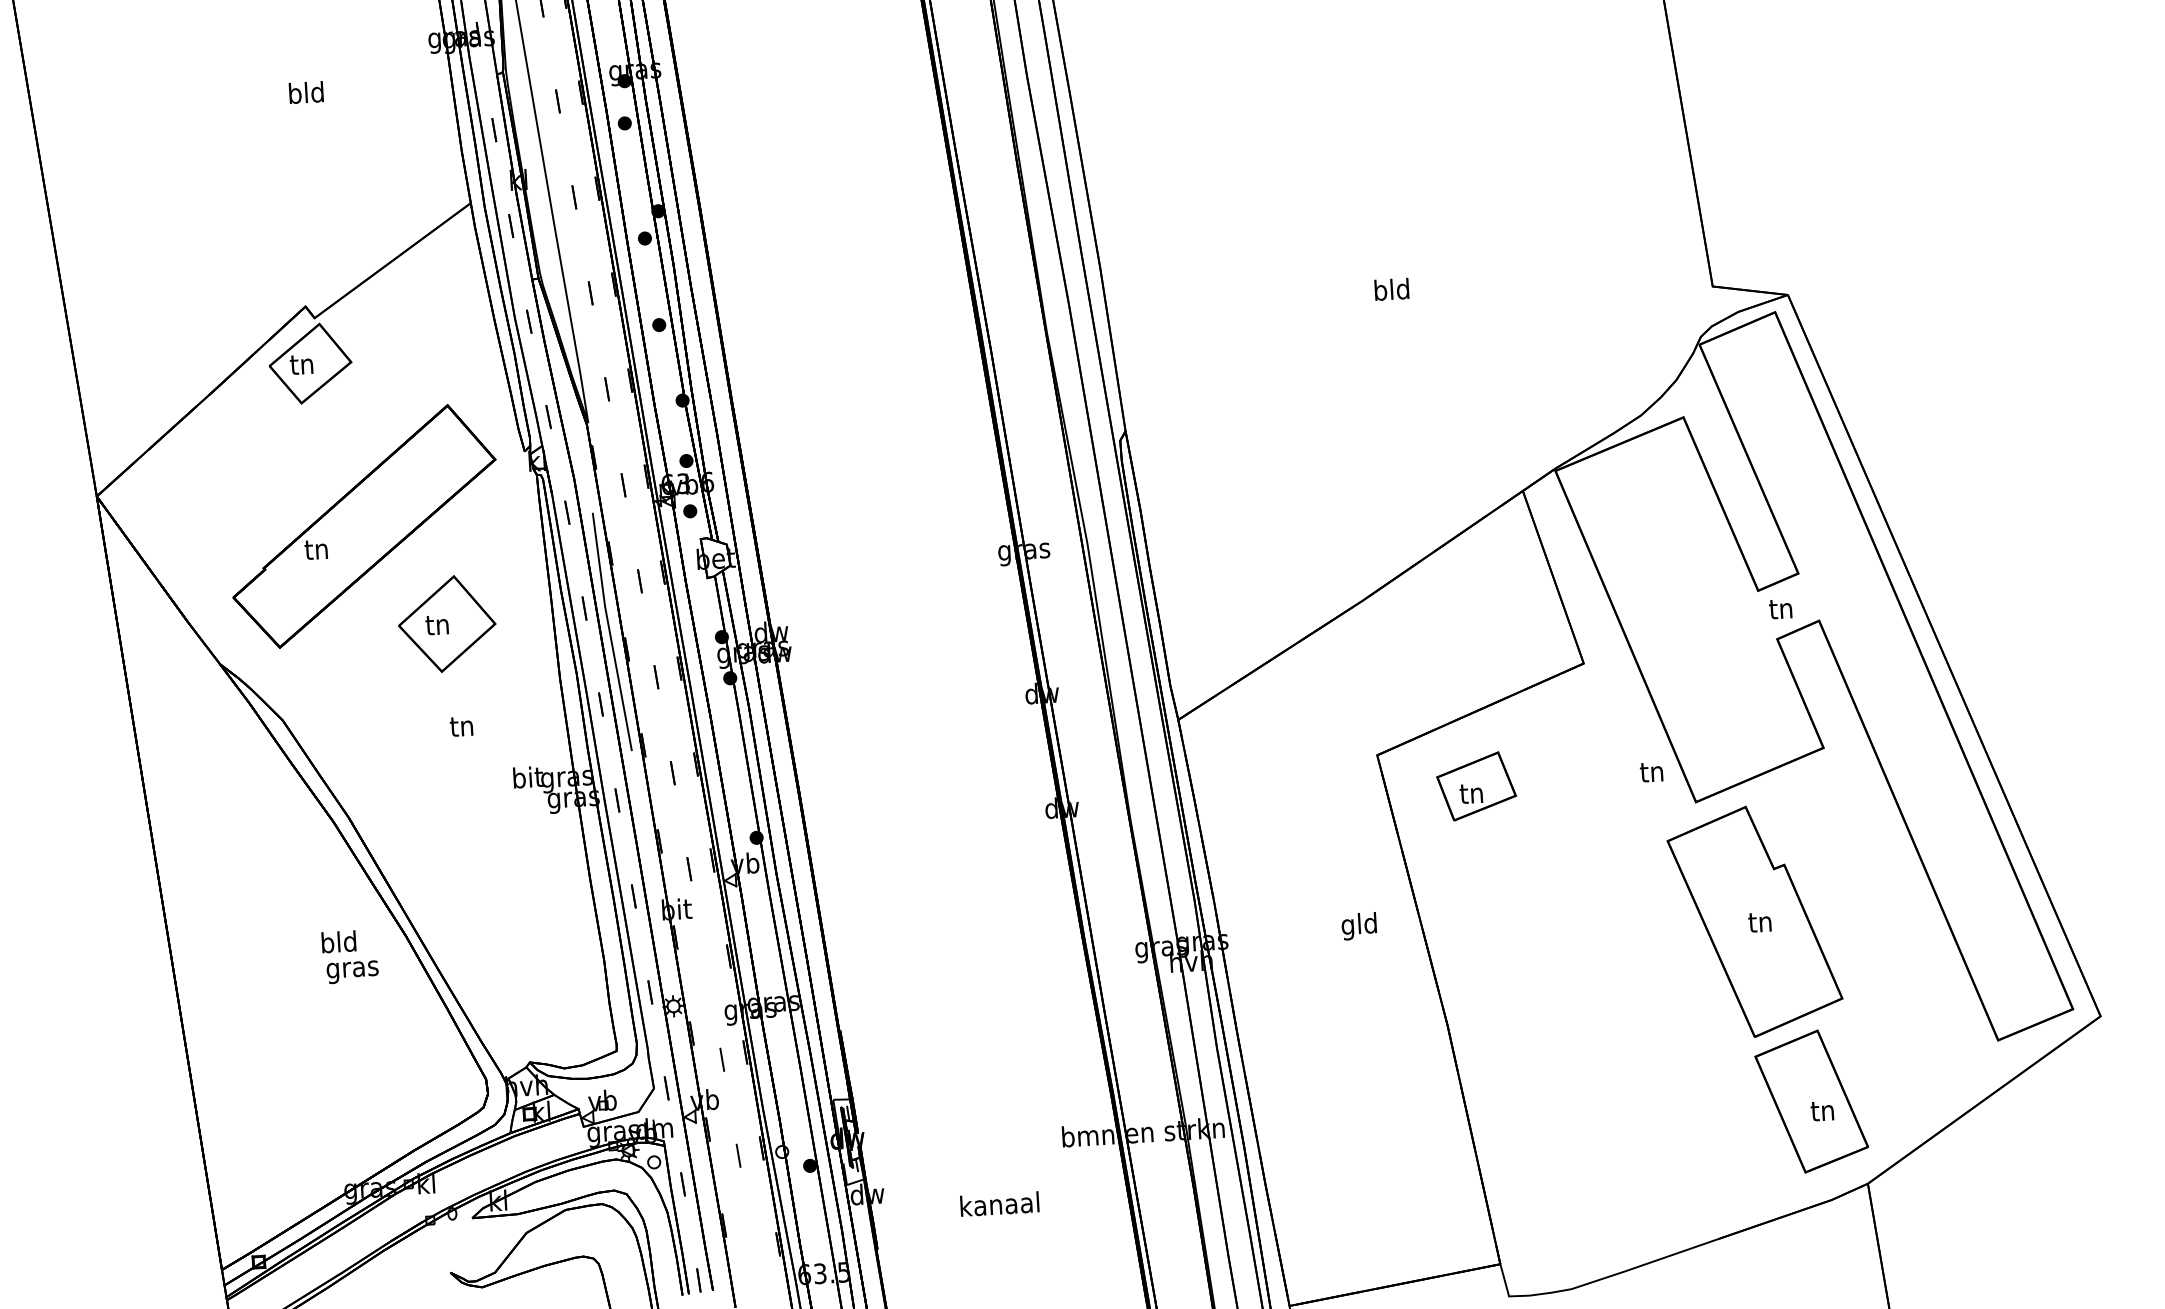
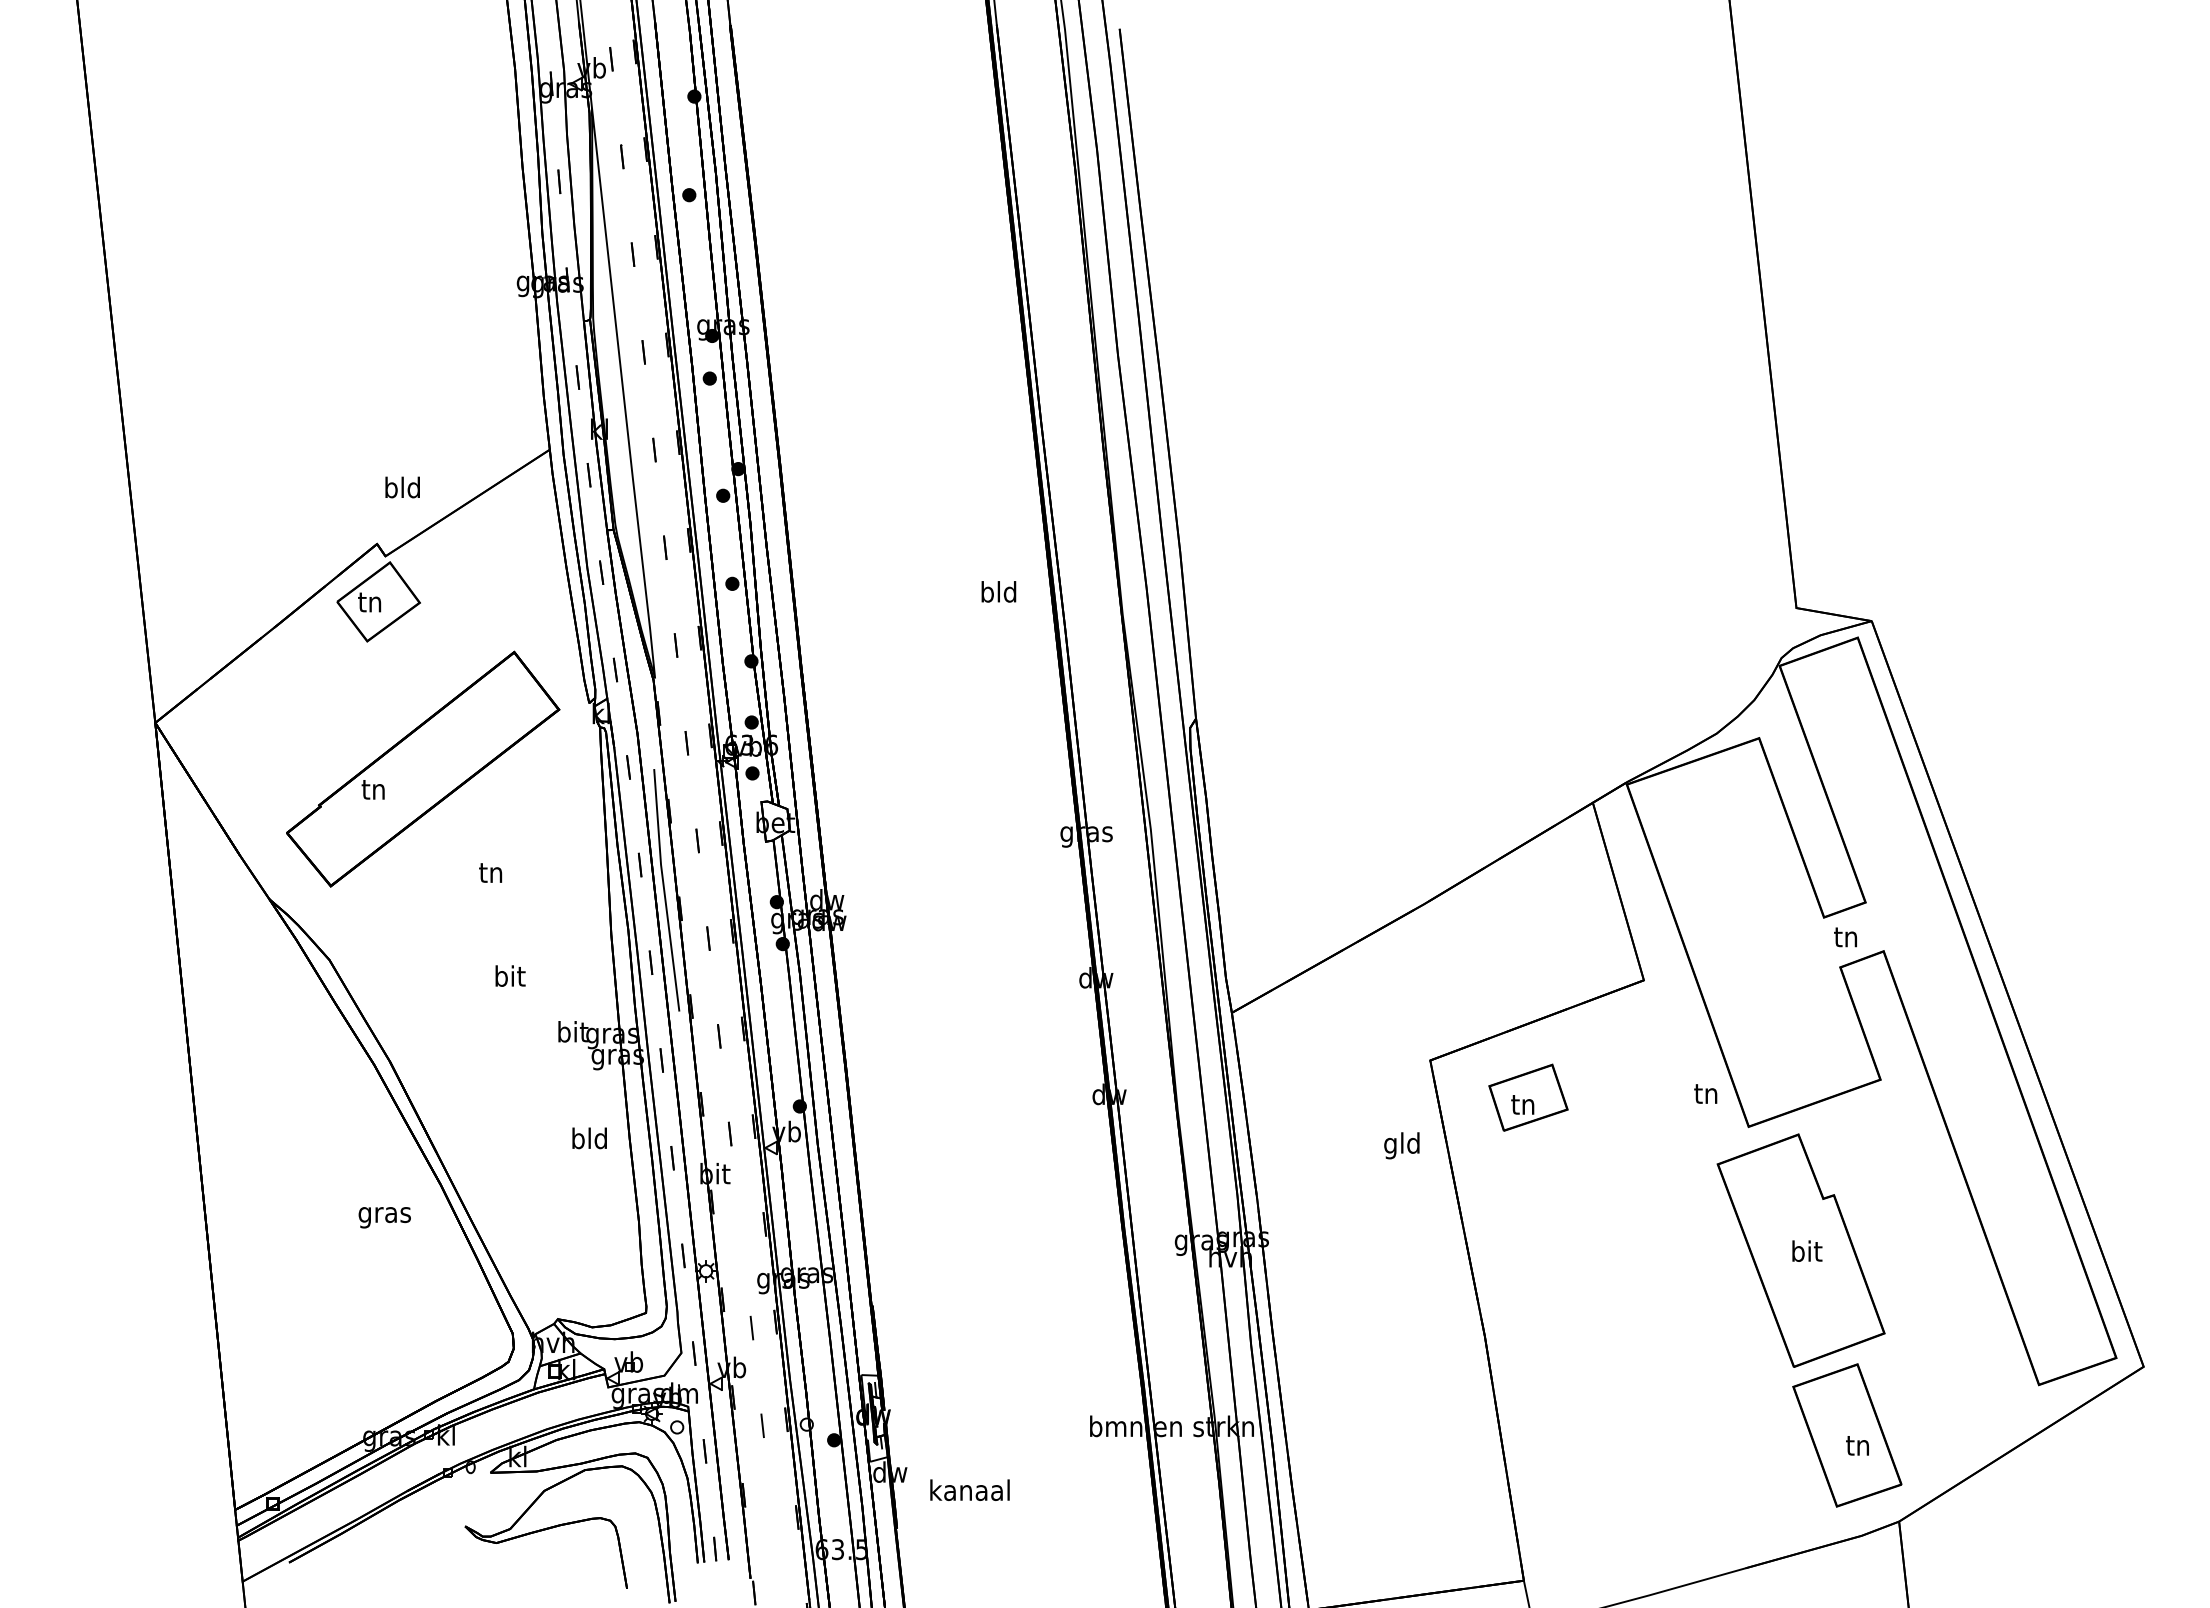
text: (306, 92) -> (402, 487), moved
text: (1391, 289) -> (998, 591), moved
part: (446, 624) -> (500, 872), removed
text: (462, 725) -> (510, 975), tn -> bit
text: (1761, 921) -> (1807, 1250), tn -> bit
text: (1358, 926) -> (1401, 1145), moved
text: (338, 942) -> (589, 1138), moved
text: (999, 1203) -> (969, 1489), moved

